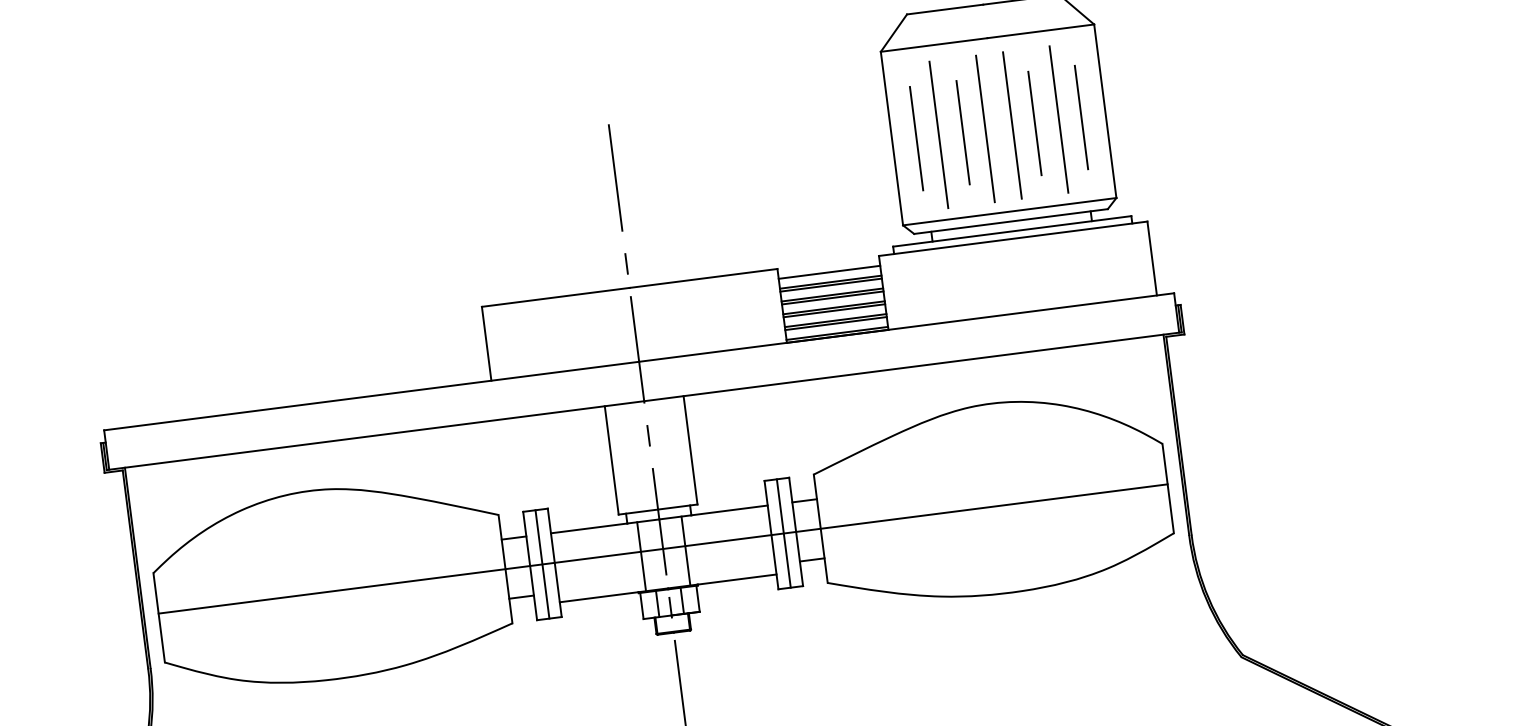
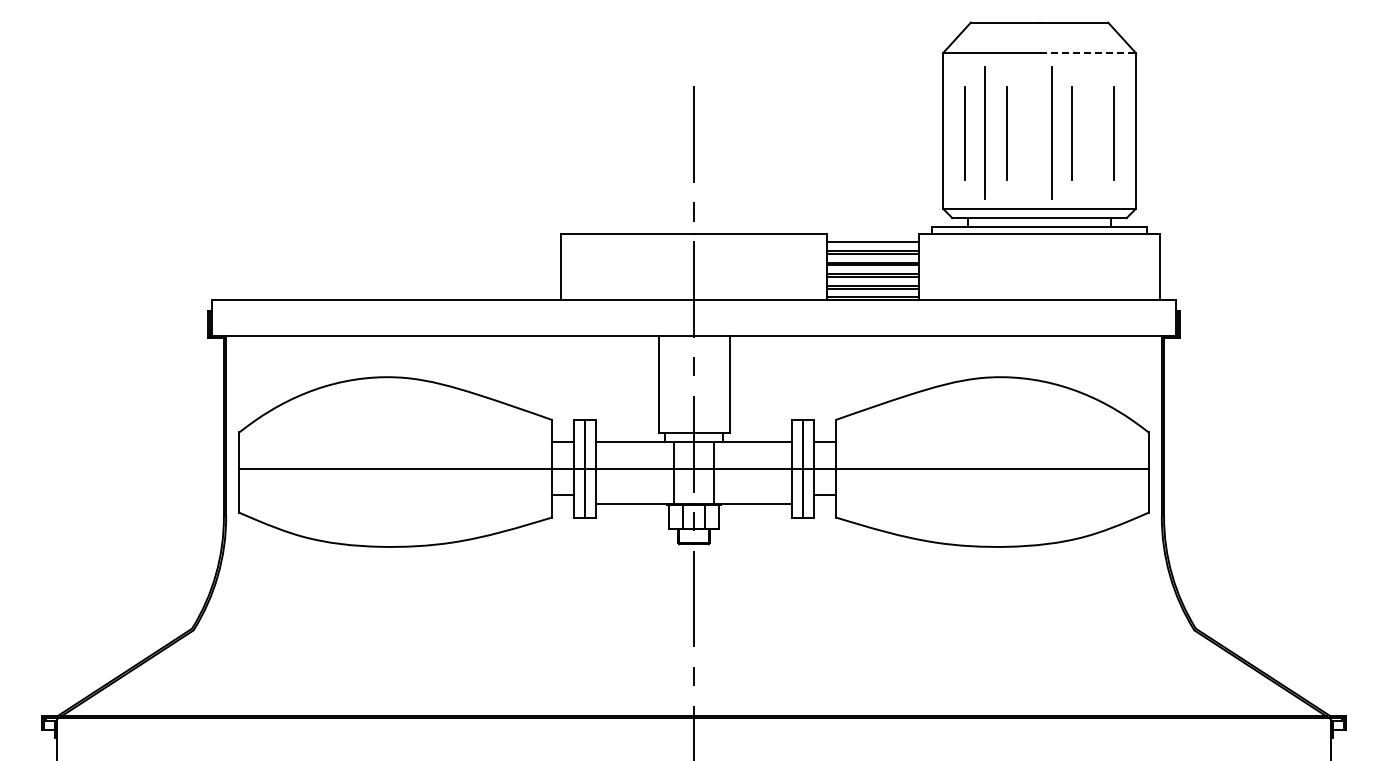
line: (1041, 30) -> (1088, 52), solid -> dashed
line: (1058, 118) -> (1093, 132), removed
line: (985, 128) -> (1027, 132), removed

